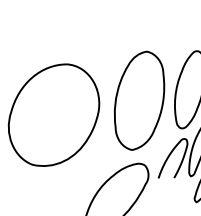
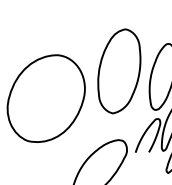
part: (139, 100) -> (119, 71), moved

